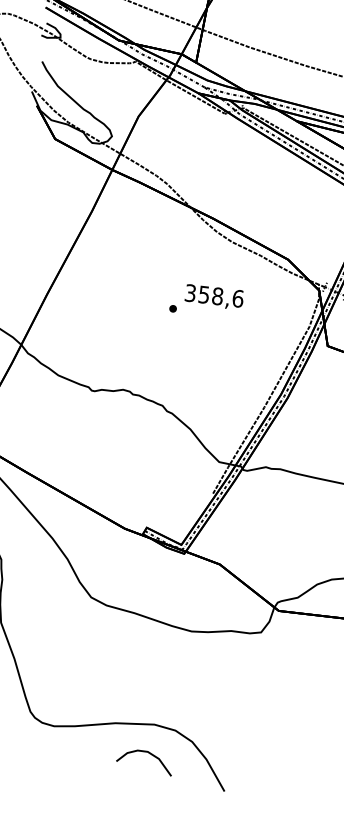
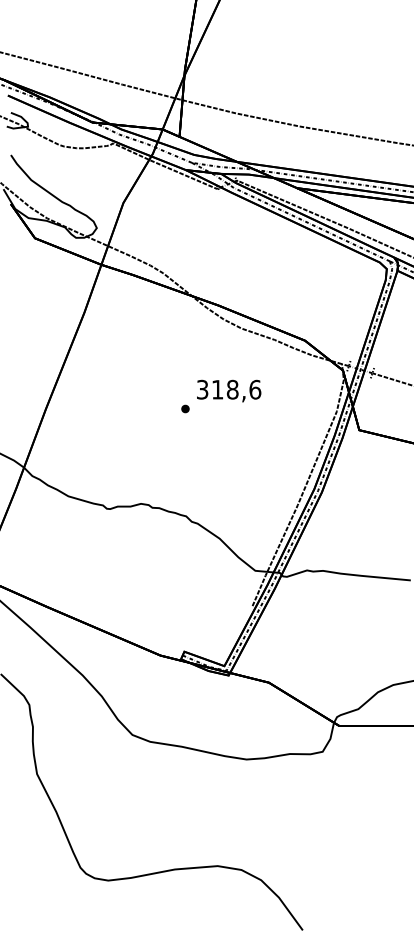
text: (204, 294) -> (217, 389), 358,6 -> 318,6
curve: (149, 753) -> (215, 898), removed

